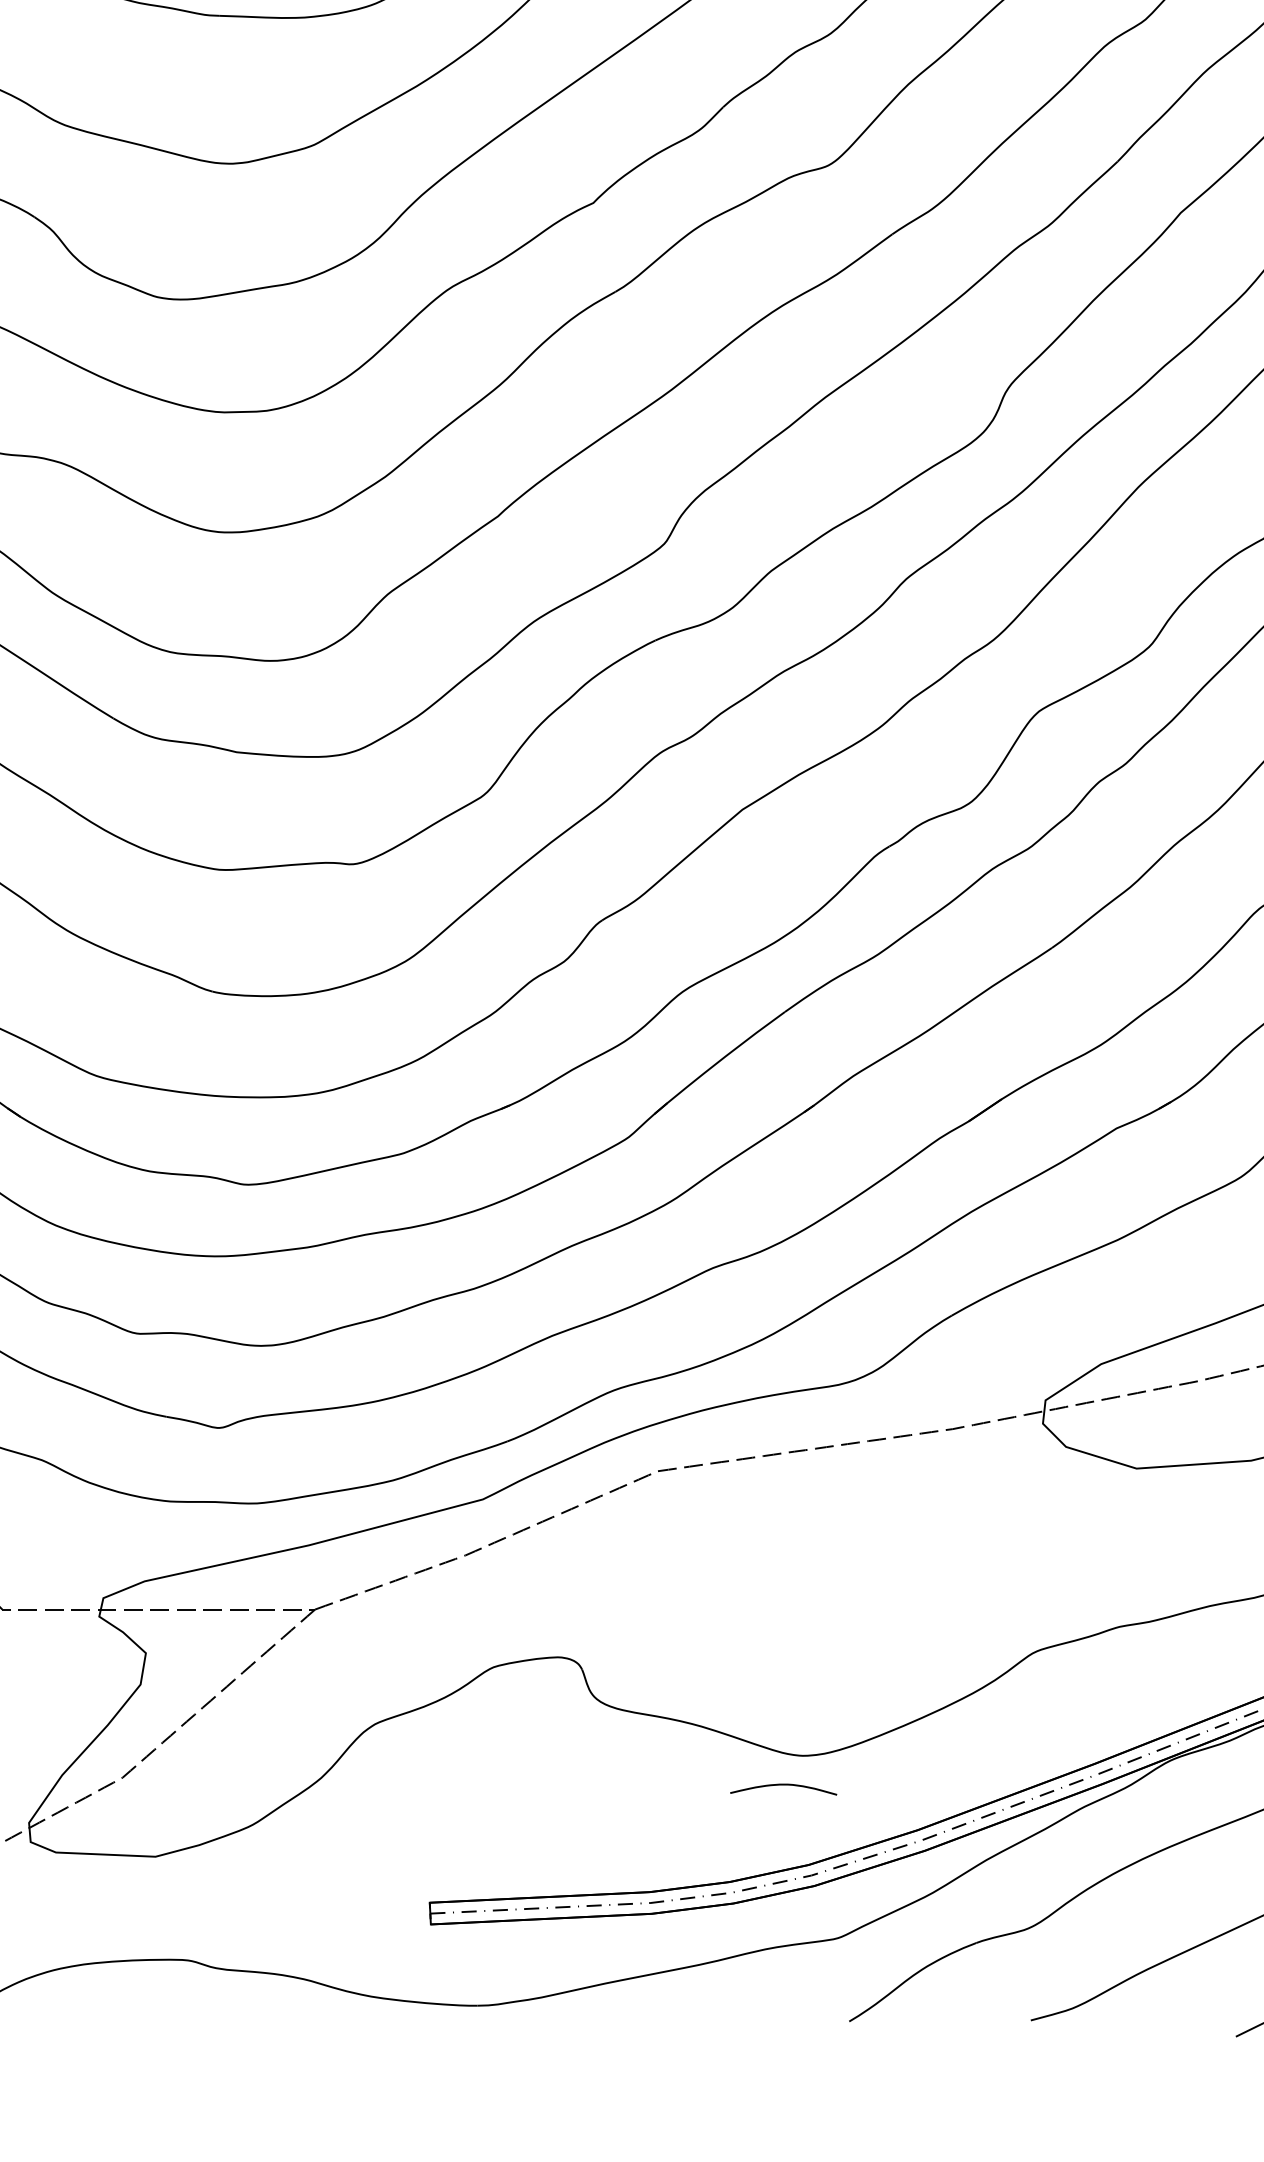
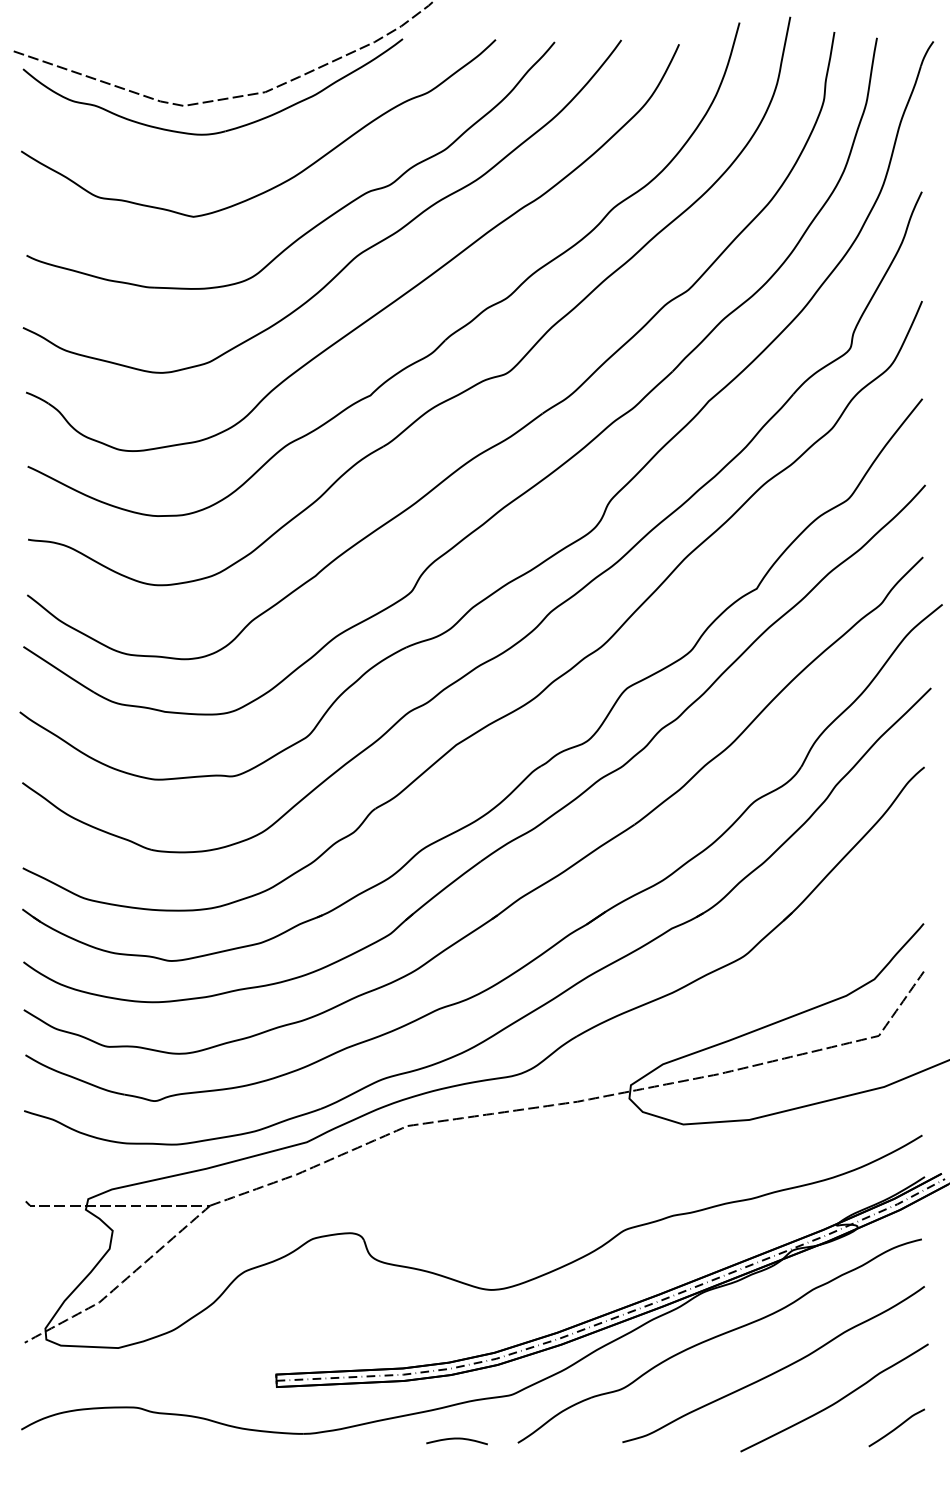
curve: (782, 1786) -> (456, 1439), moved

